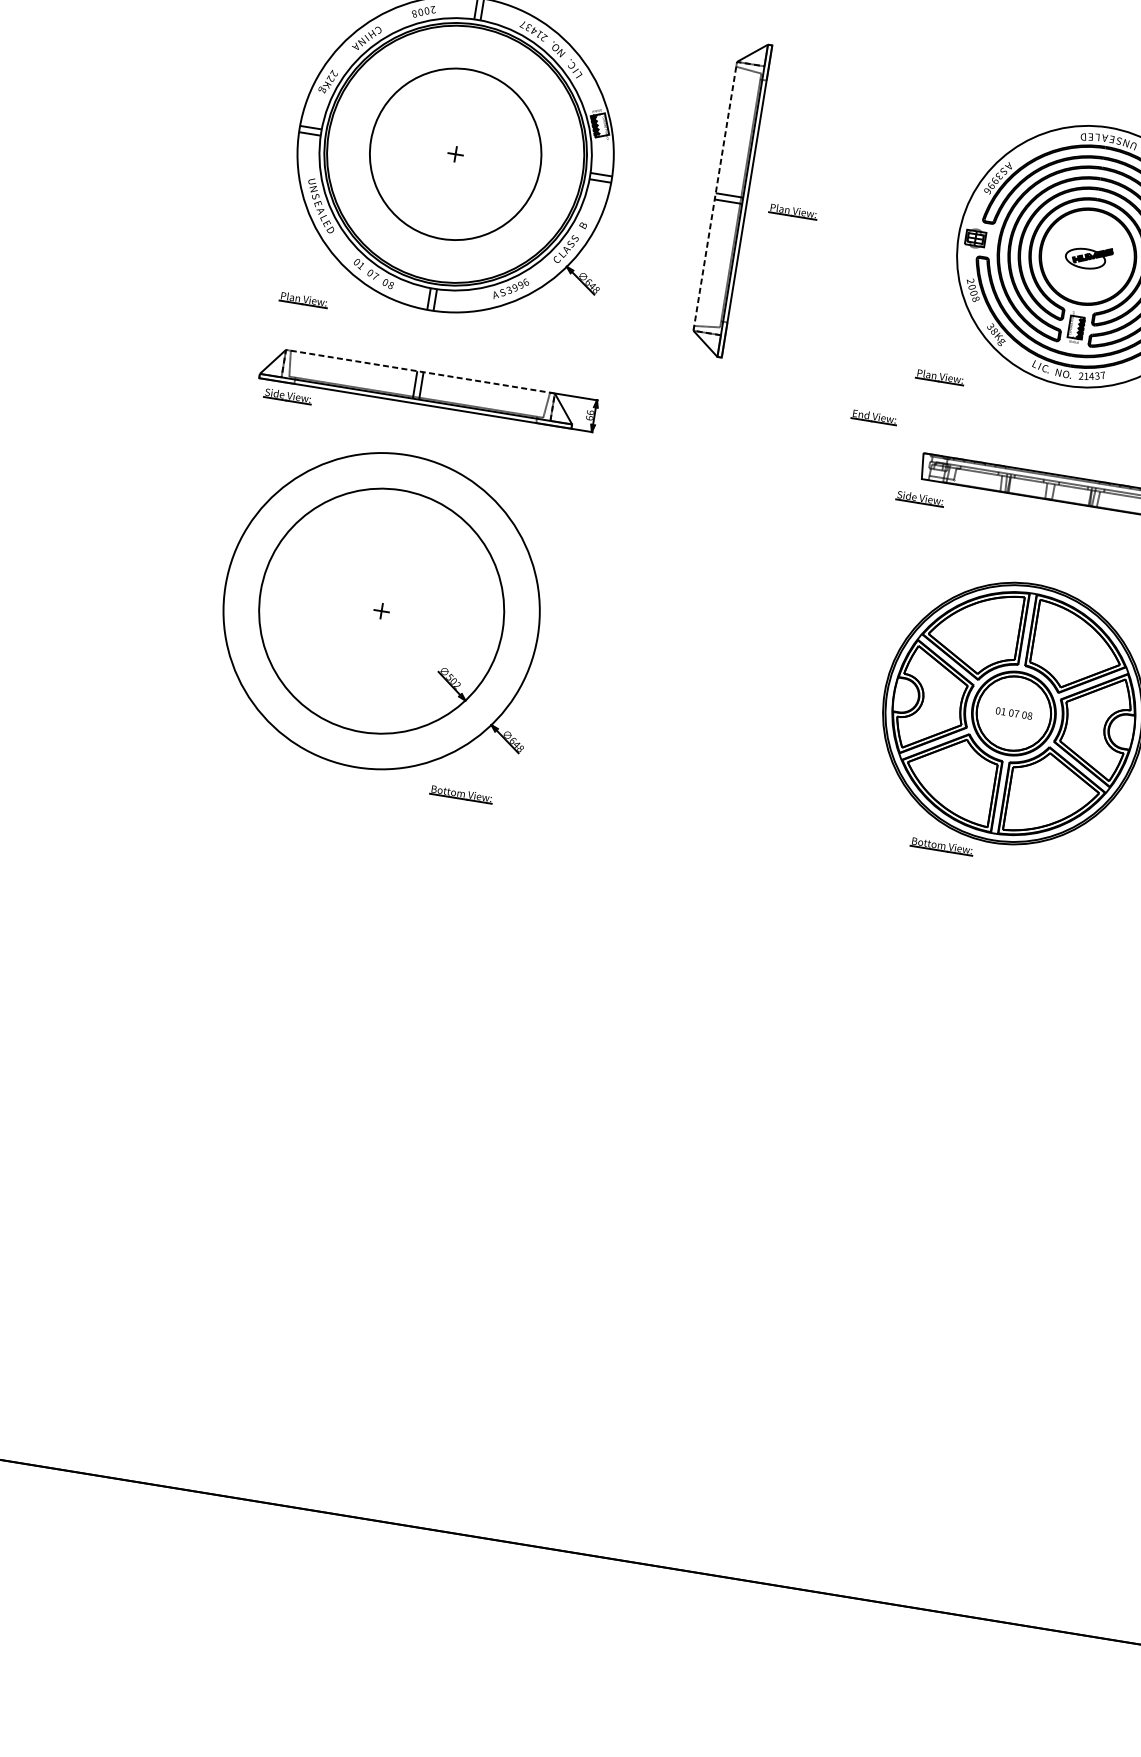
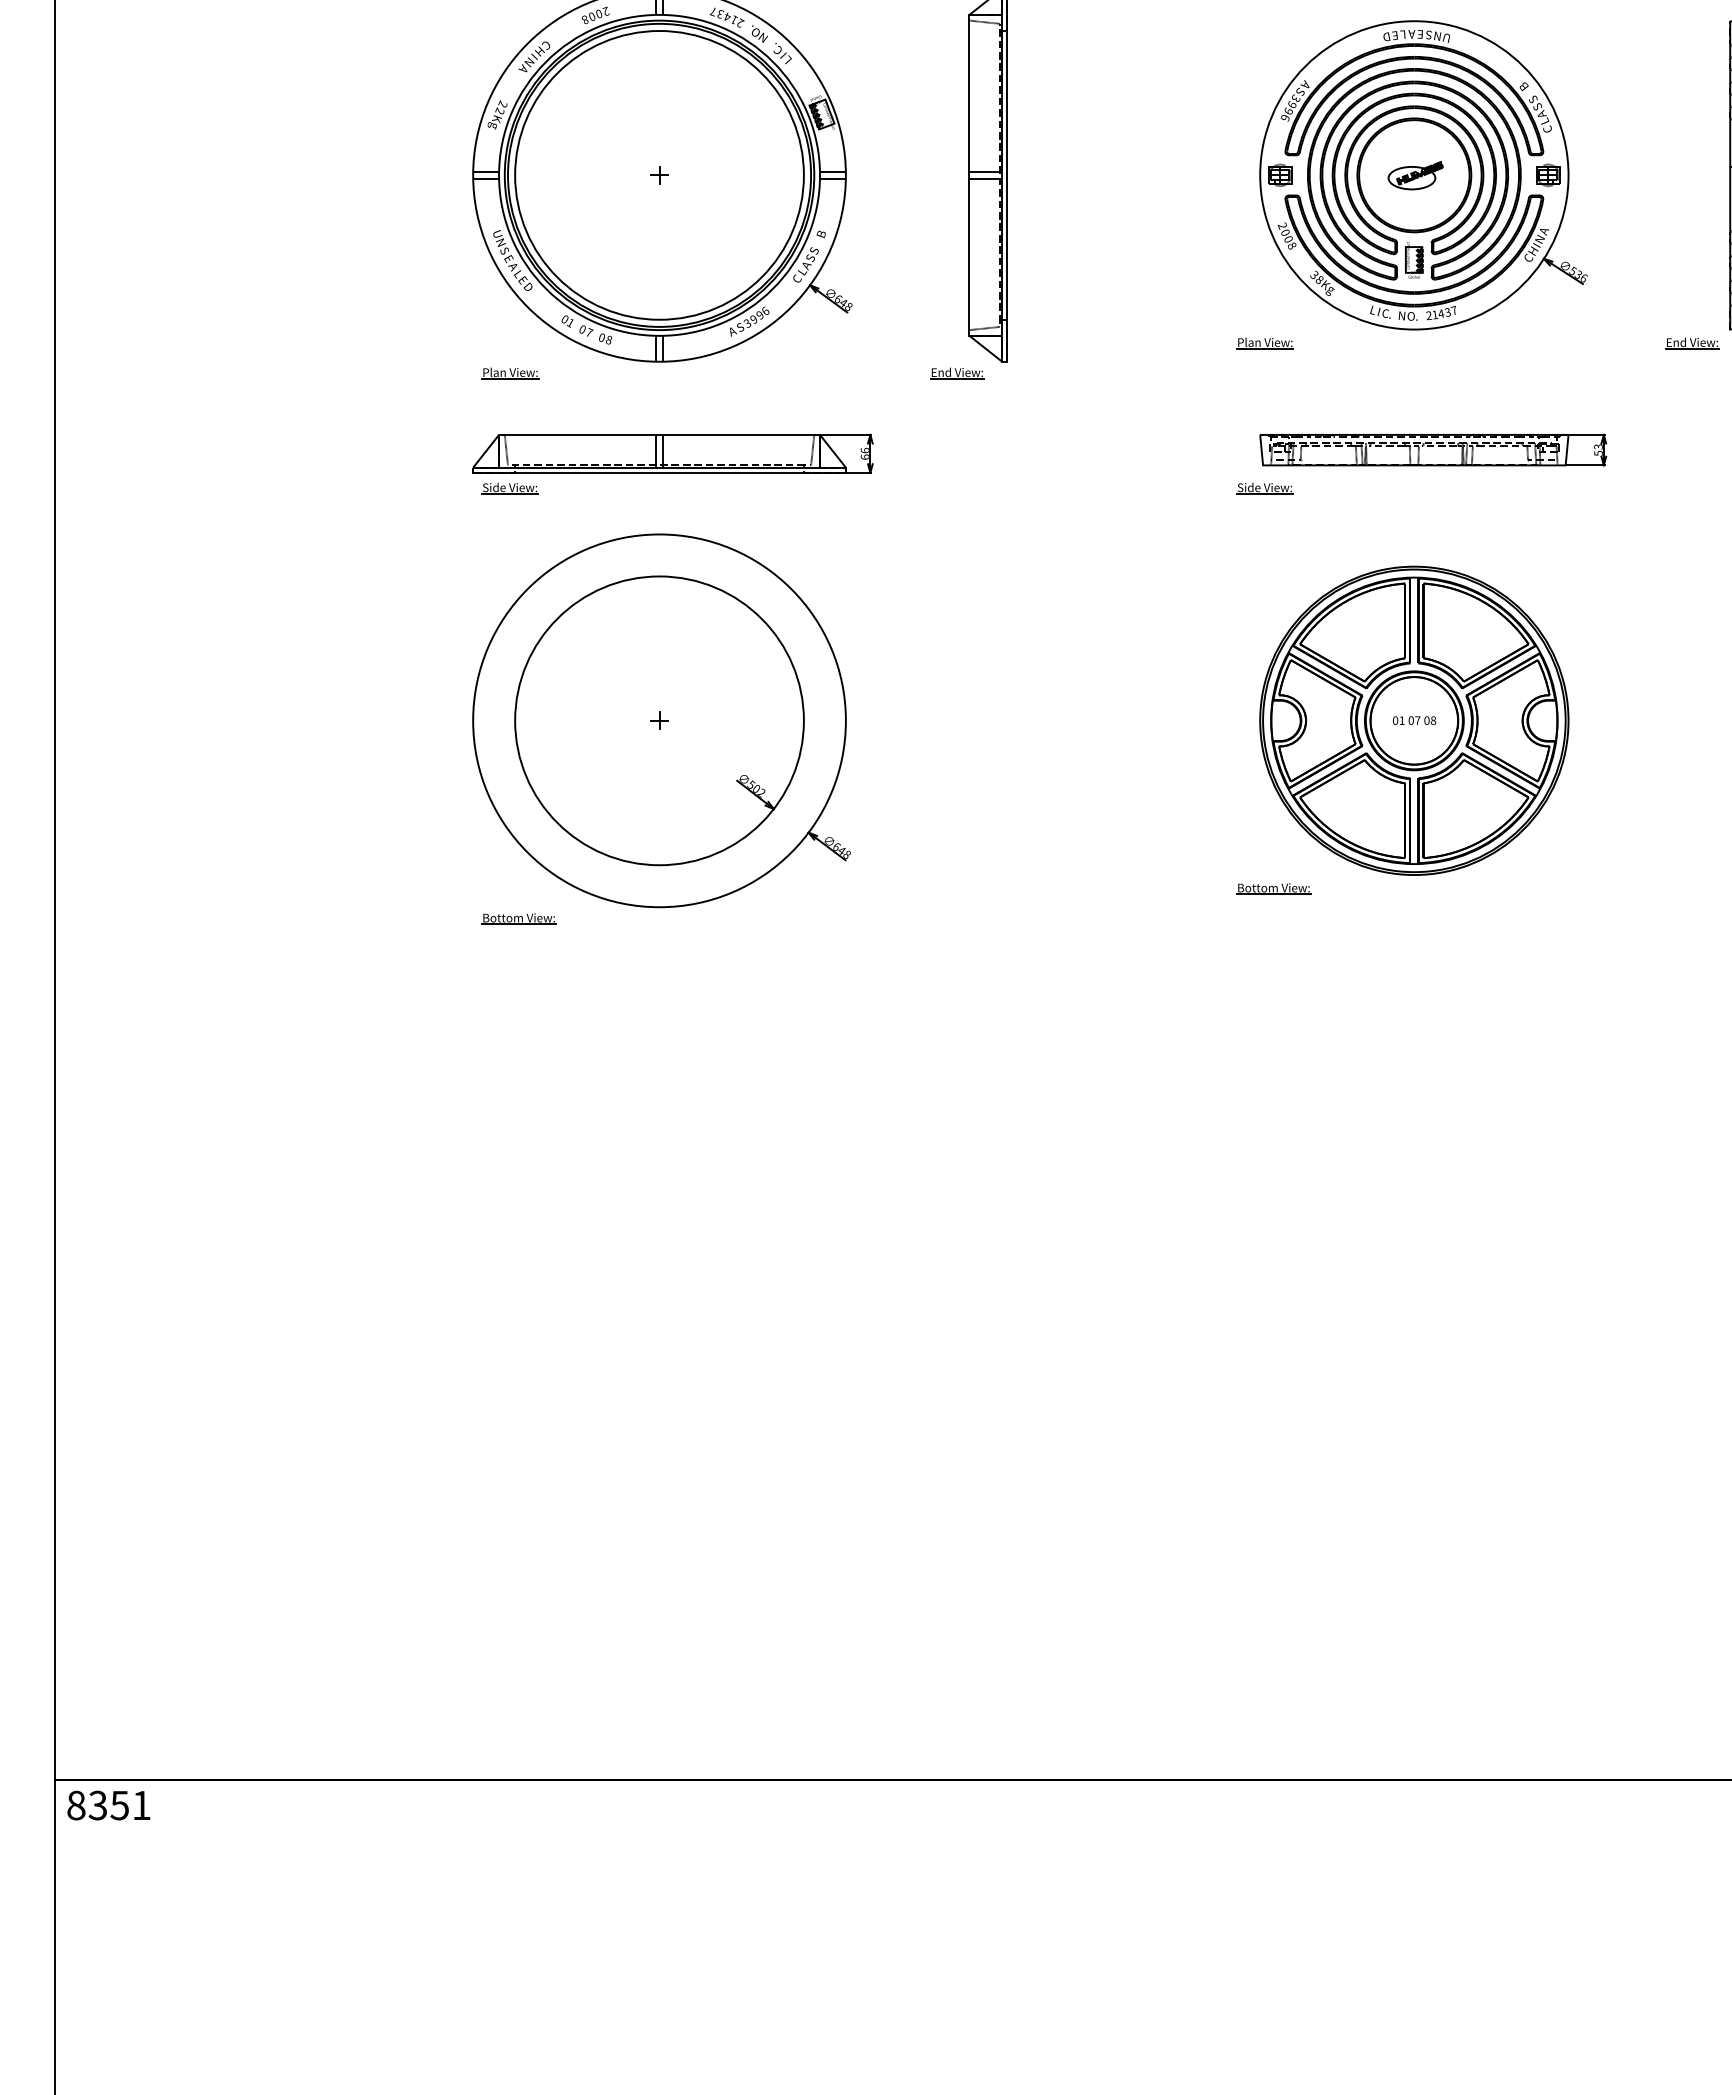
circle: (455, 154) -> (659, 175), size x1.43
line: (715, 195) -> (969, 174), dashed -> solid
part: (792, 211) -> (1062, 178), removed
line: (420, 371) -> (659, 434), dashed -> solid
part: (874, 417) -> (957, 373), moved
part: (461, 793) -> (518, 918), moved
part: (941, 846) -> (1273, 888), moved

